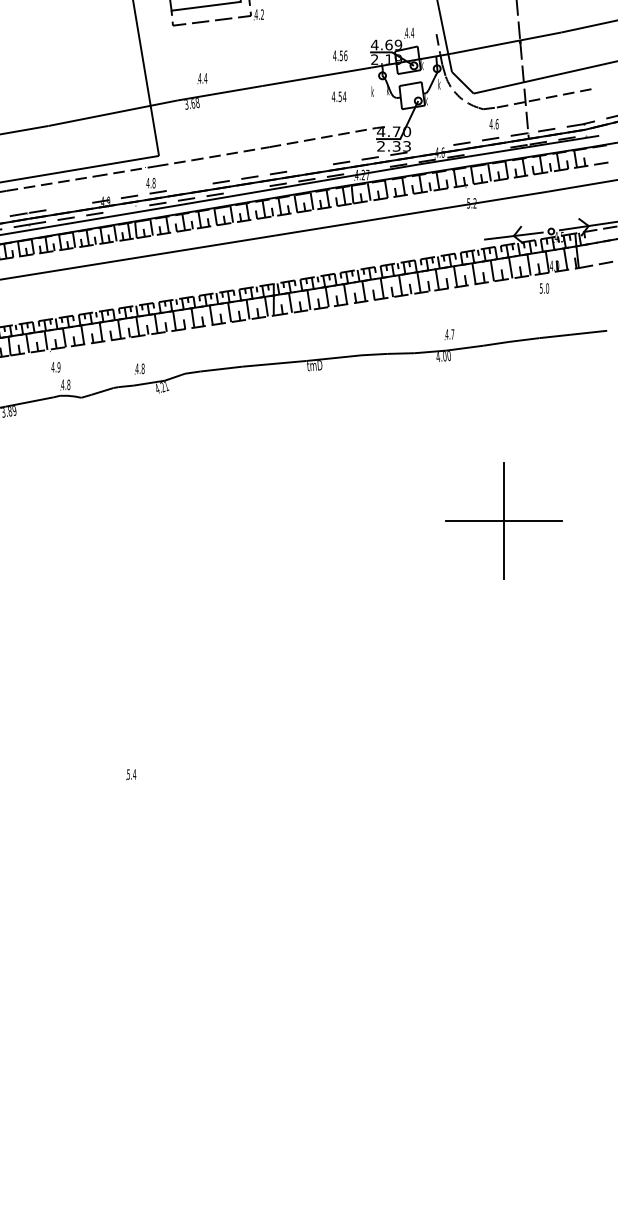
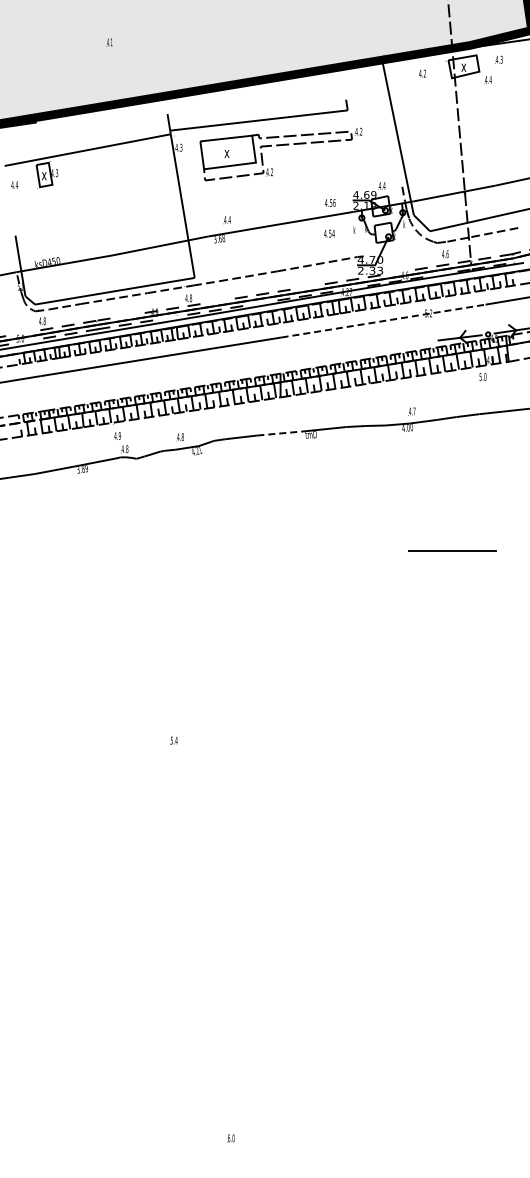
line: (412, 214) -> (384, 321), solid -> dashed
line: (275, 363) -> (281, 433), solid -> dashed
line: (503, 520) -> (452, 550), removed

